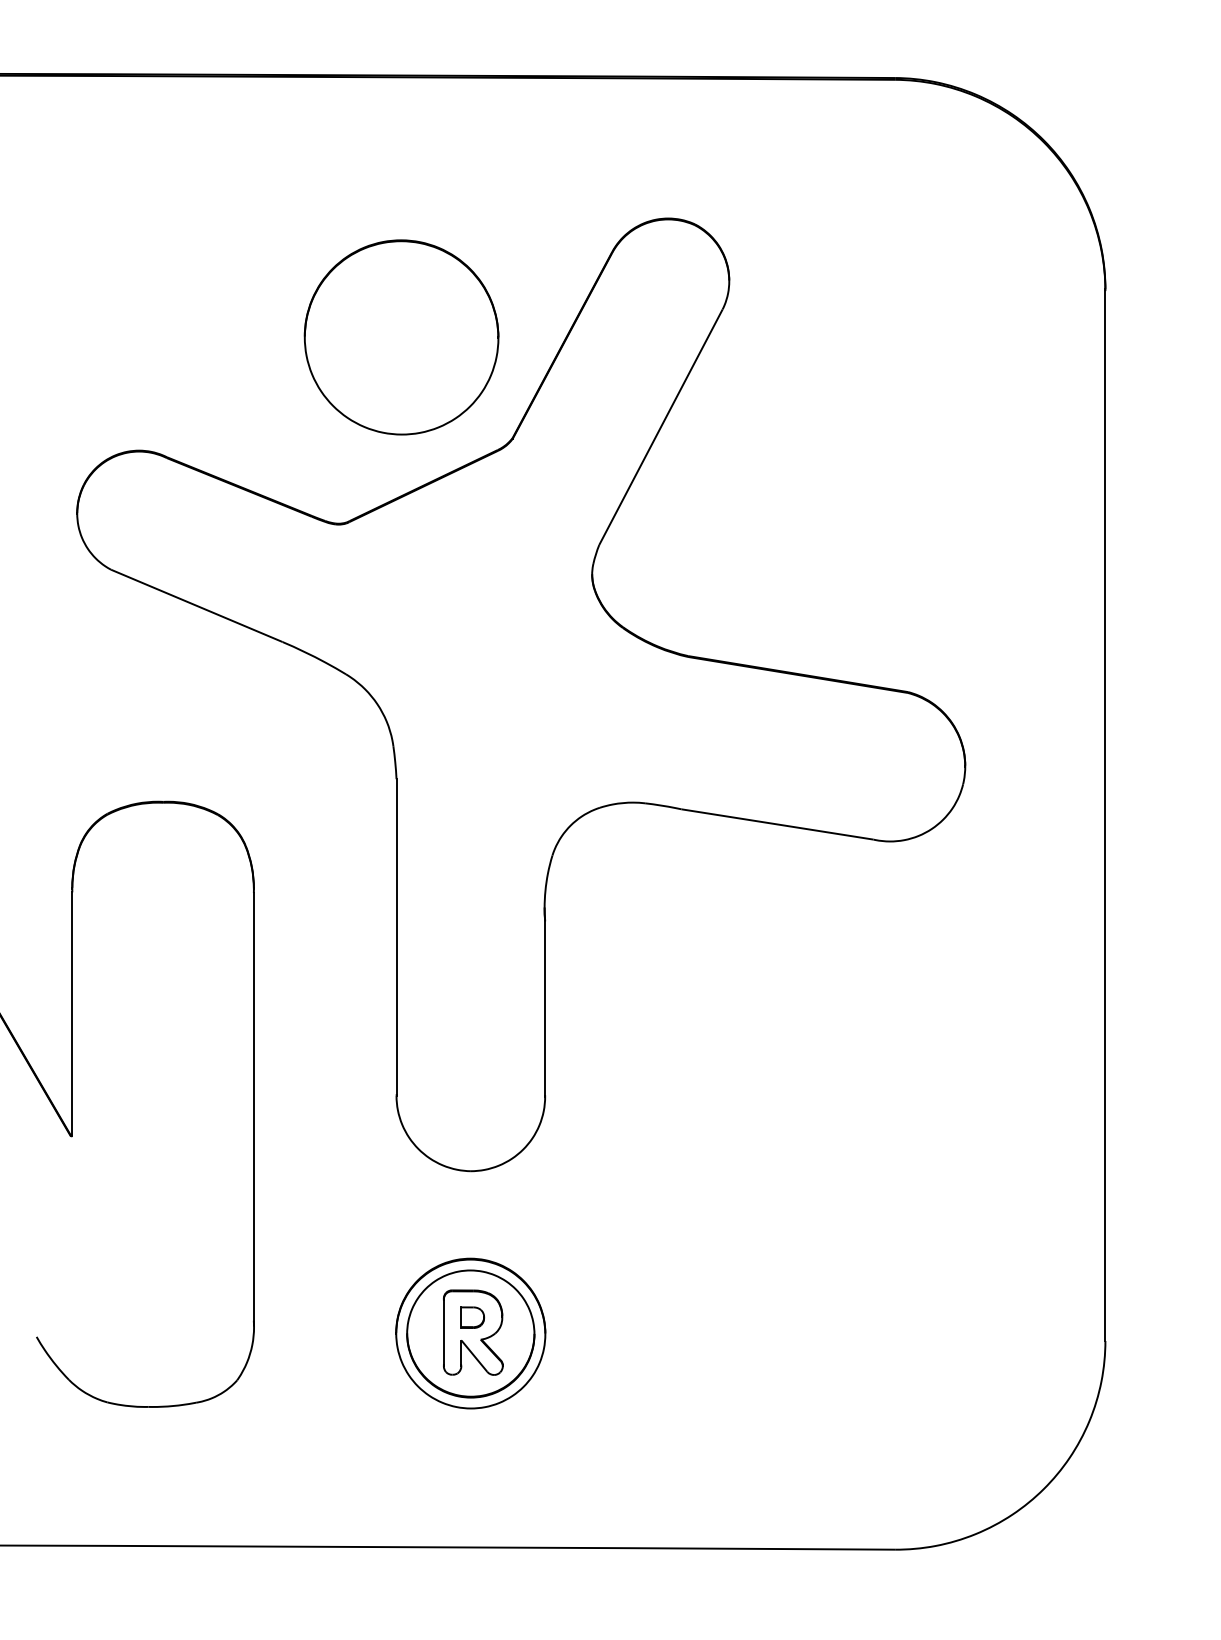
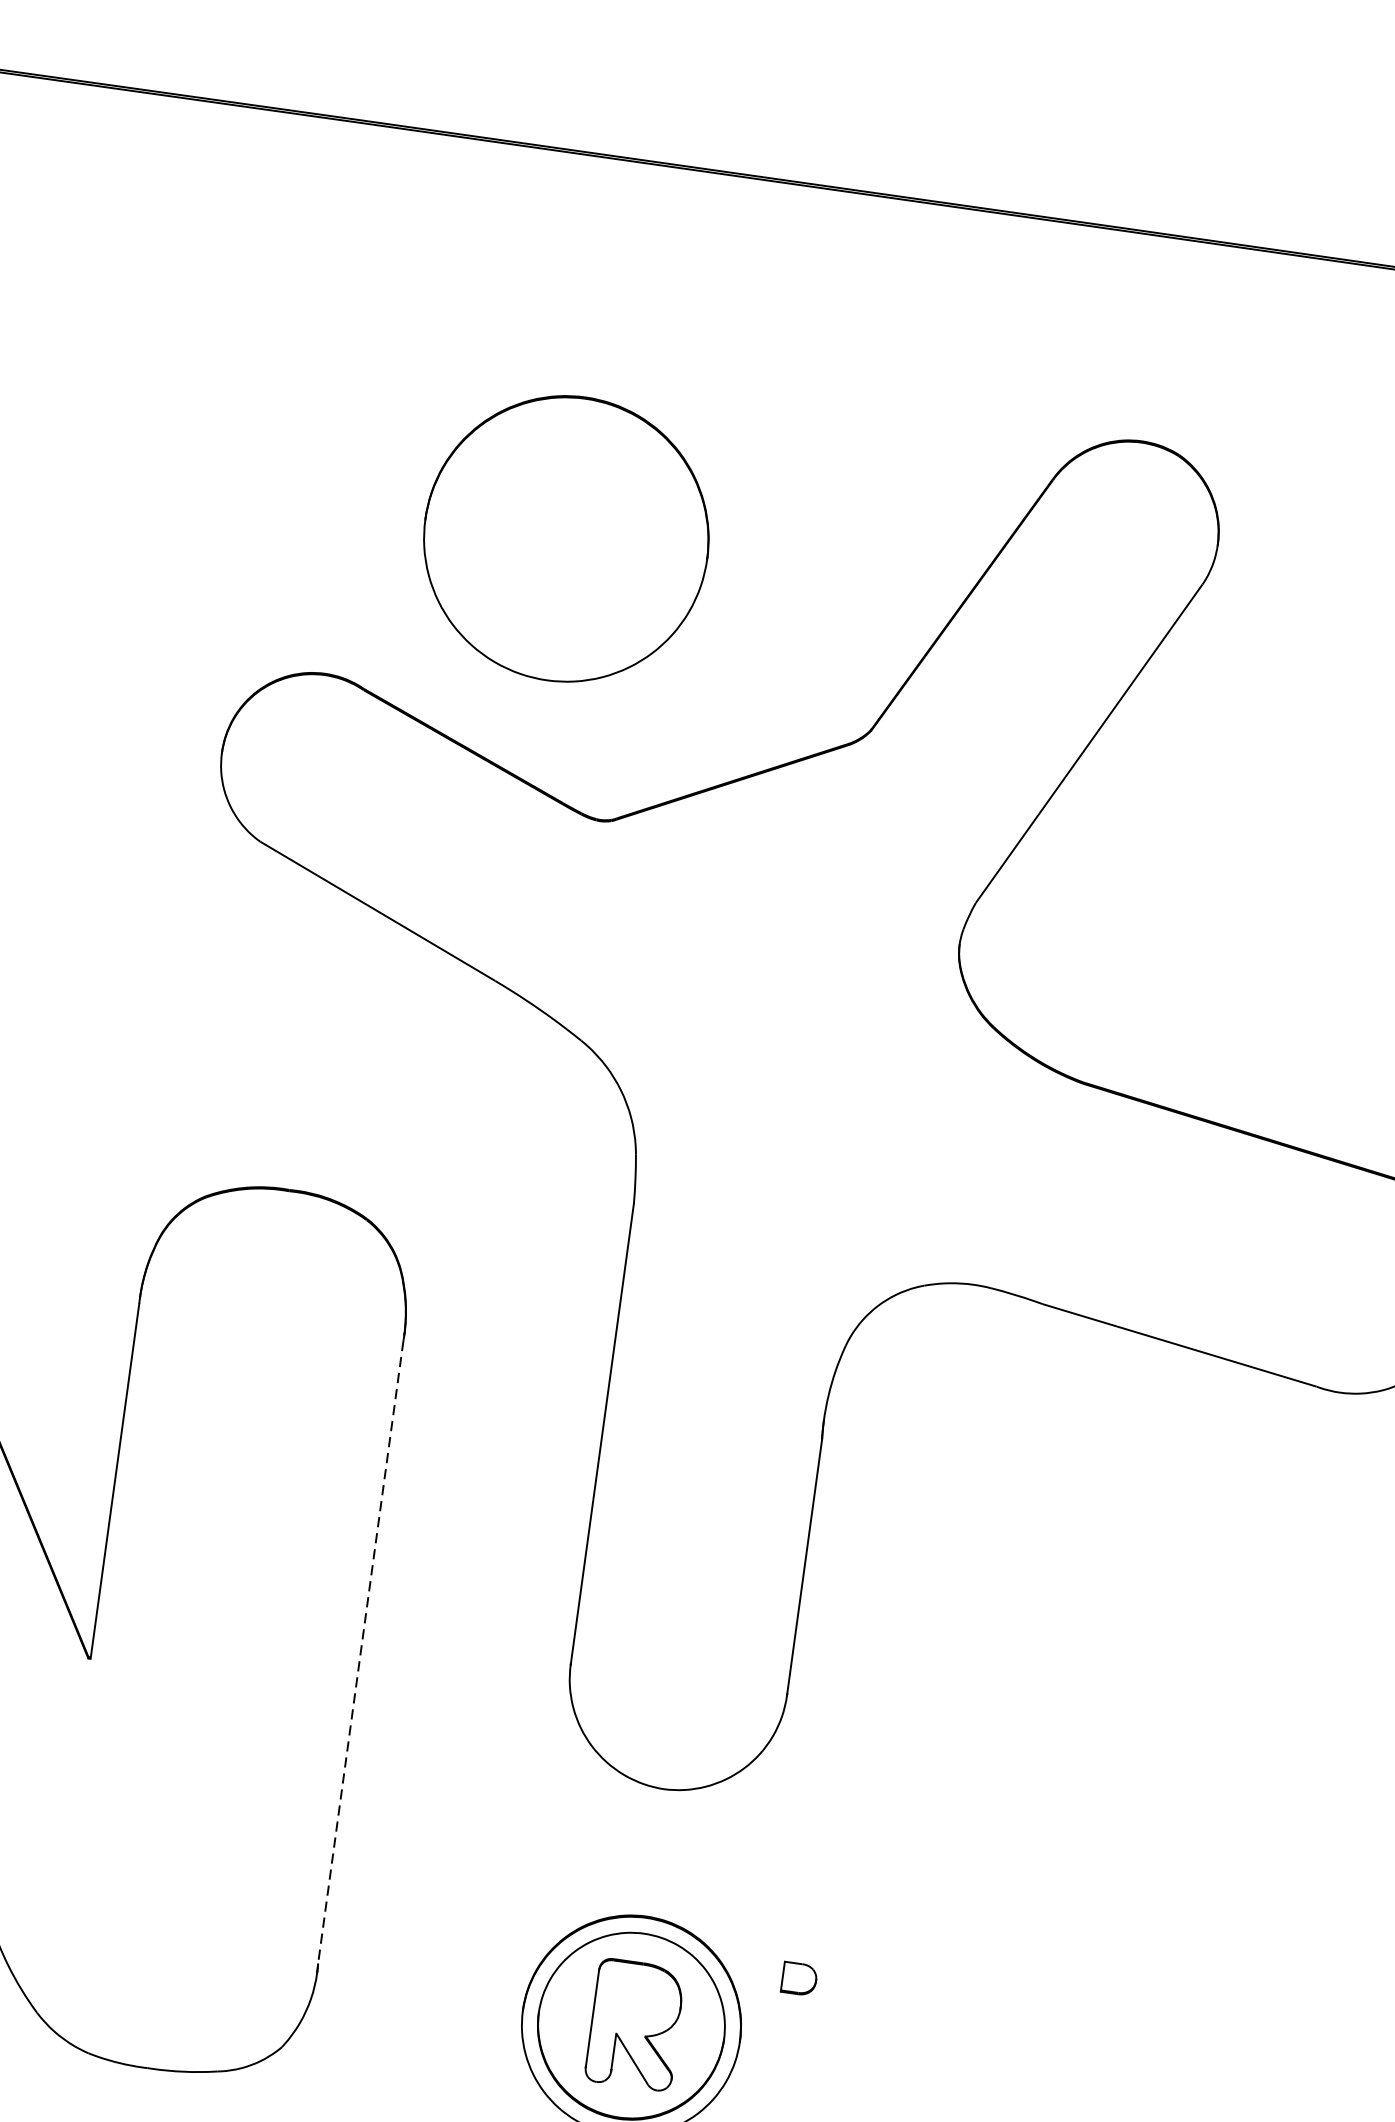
part: (401, 337) -> (566, 538), moved
line: (253, 1107) -> (360, 1653), solid -> dashed
part: (472, 1317) -> (799, 1978), moved

